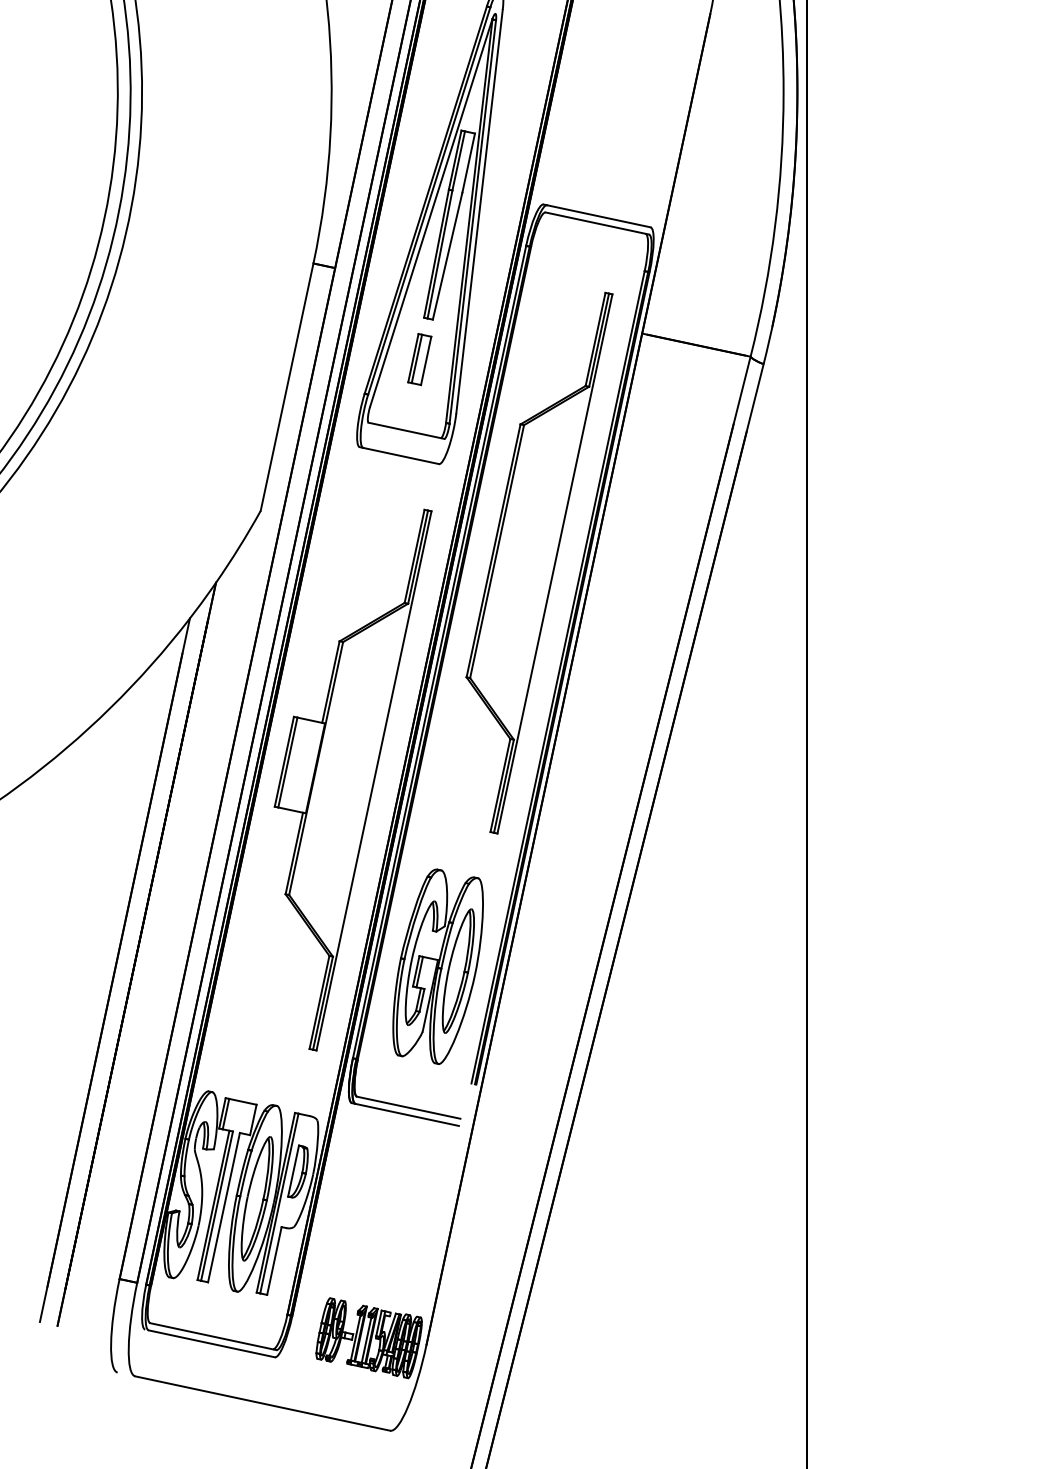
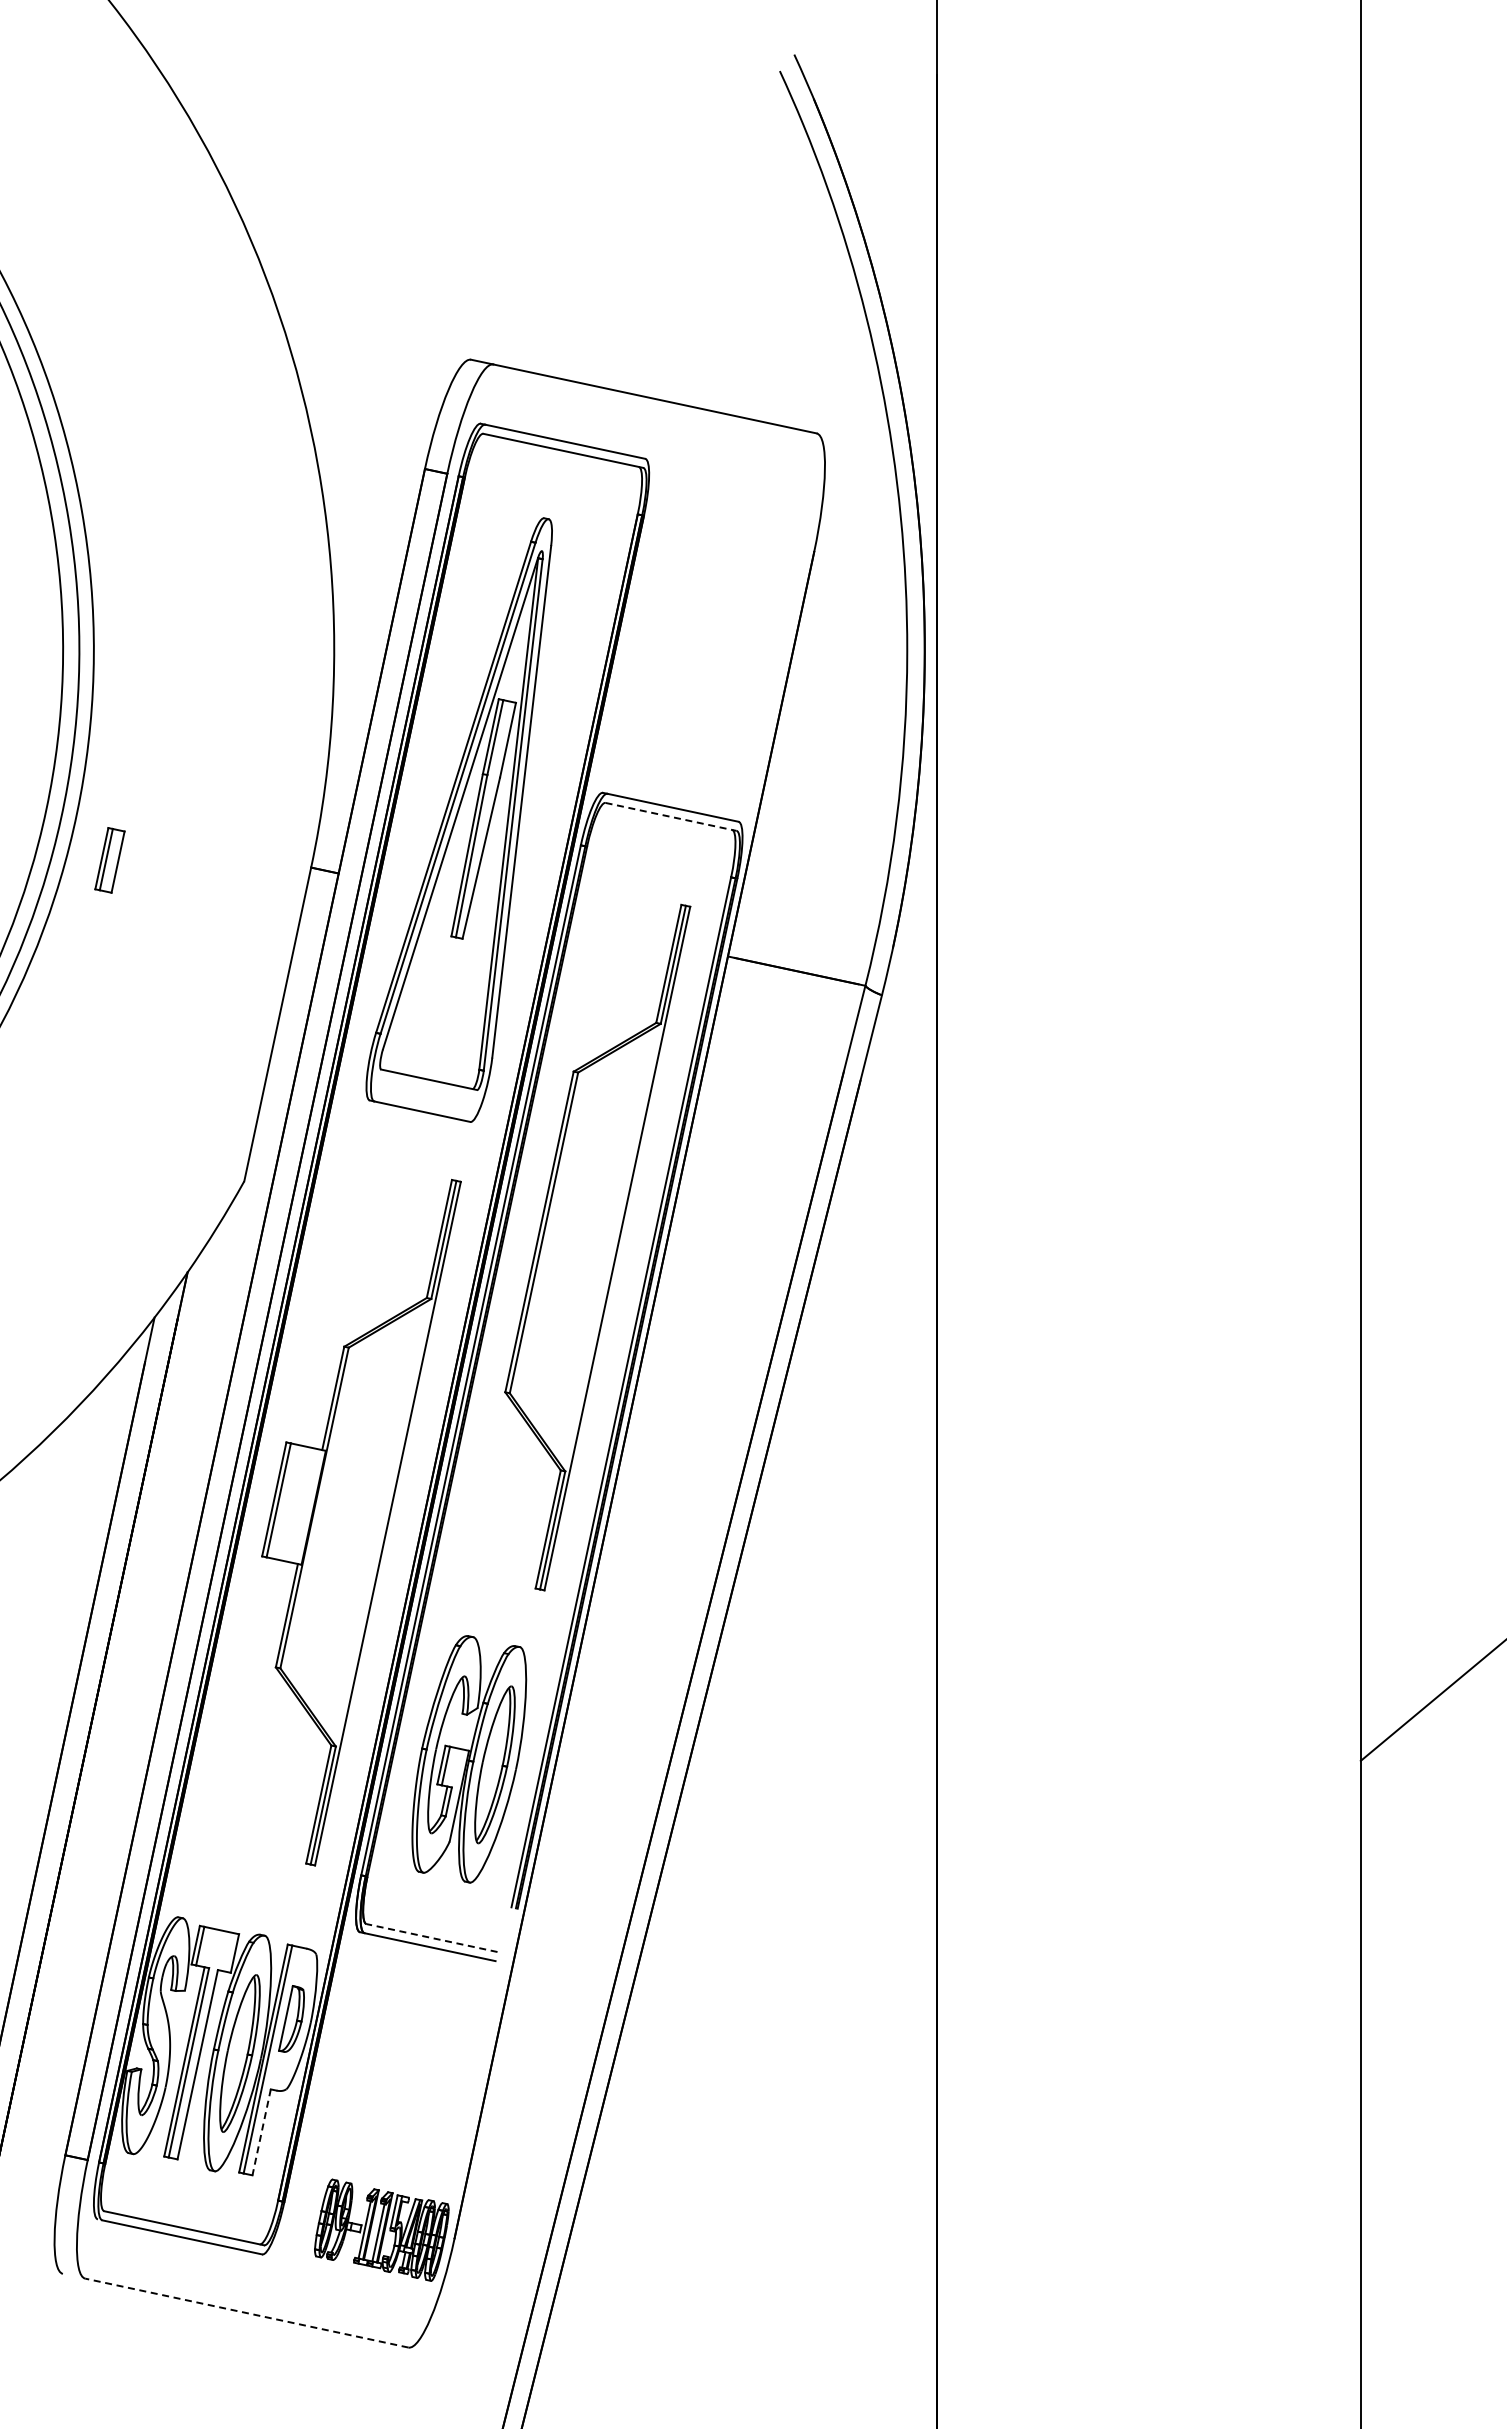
line: (597, 223) -> (671, 816), solid -> dashed
part: (419, 359) -> (109, 860), moved
line: (409, 1108) -> (432, 1938), solid -> dashed
line: (274, 1261) -> (261, 2132), solid -> dashed
line: (262, 1403) -> (246, 2313), solid -> dashed

